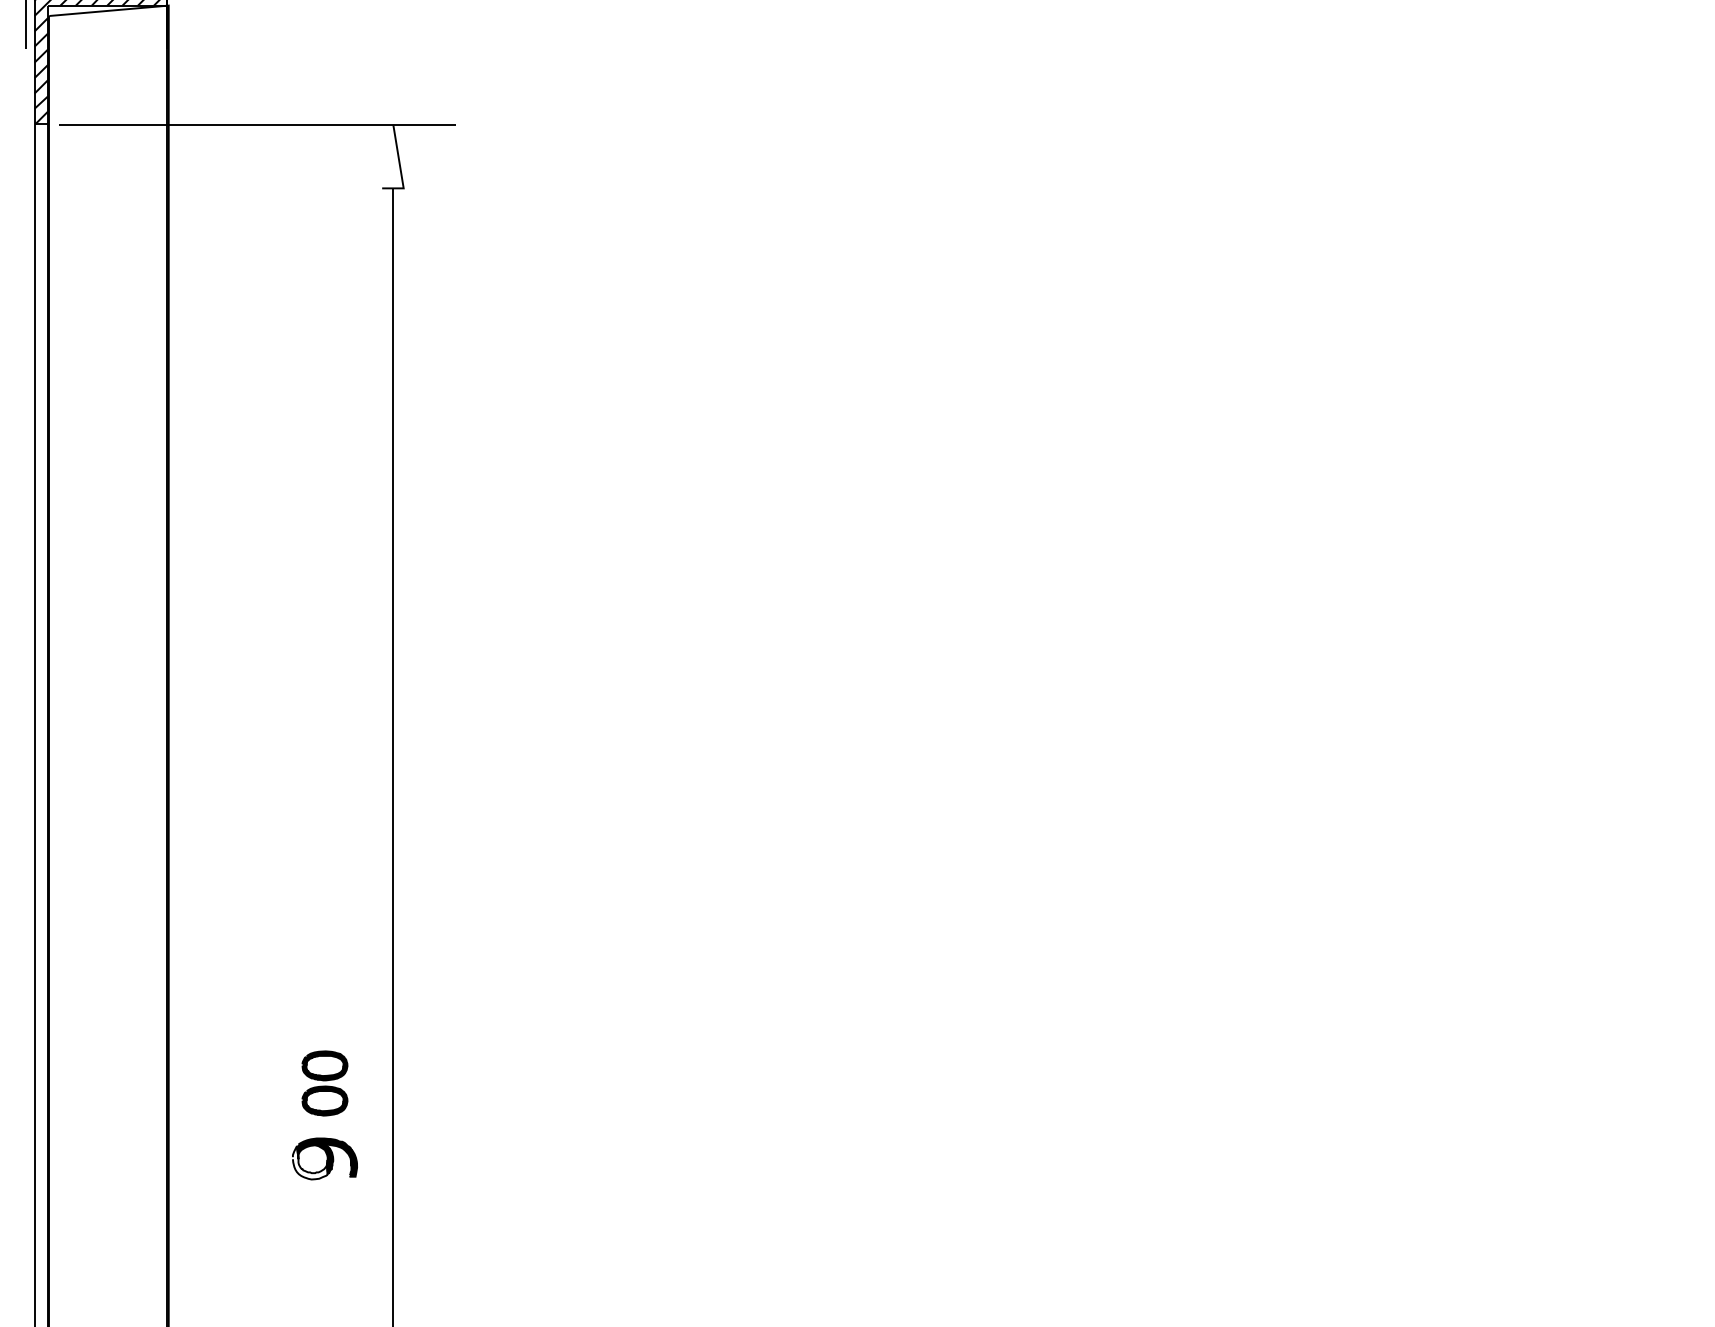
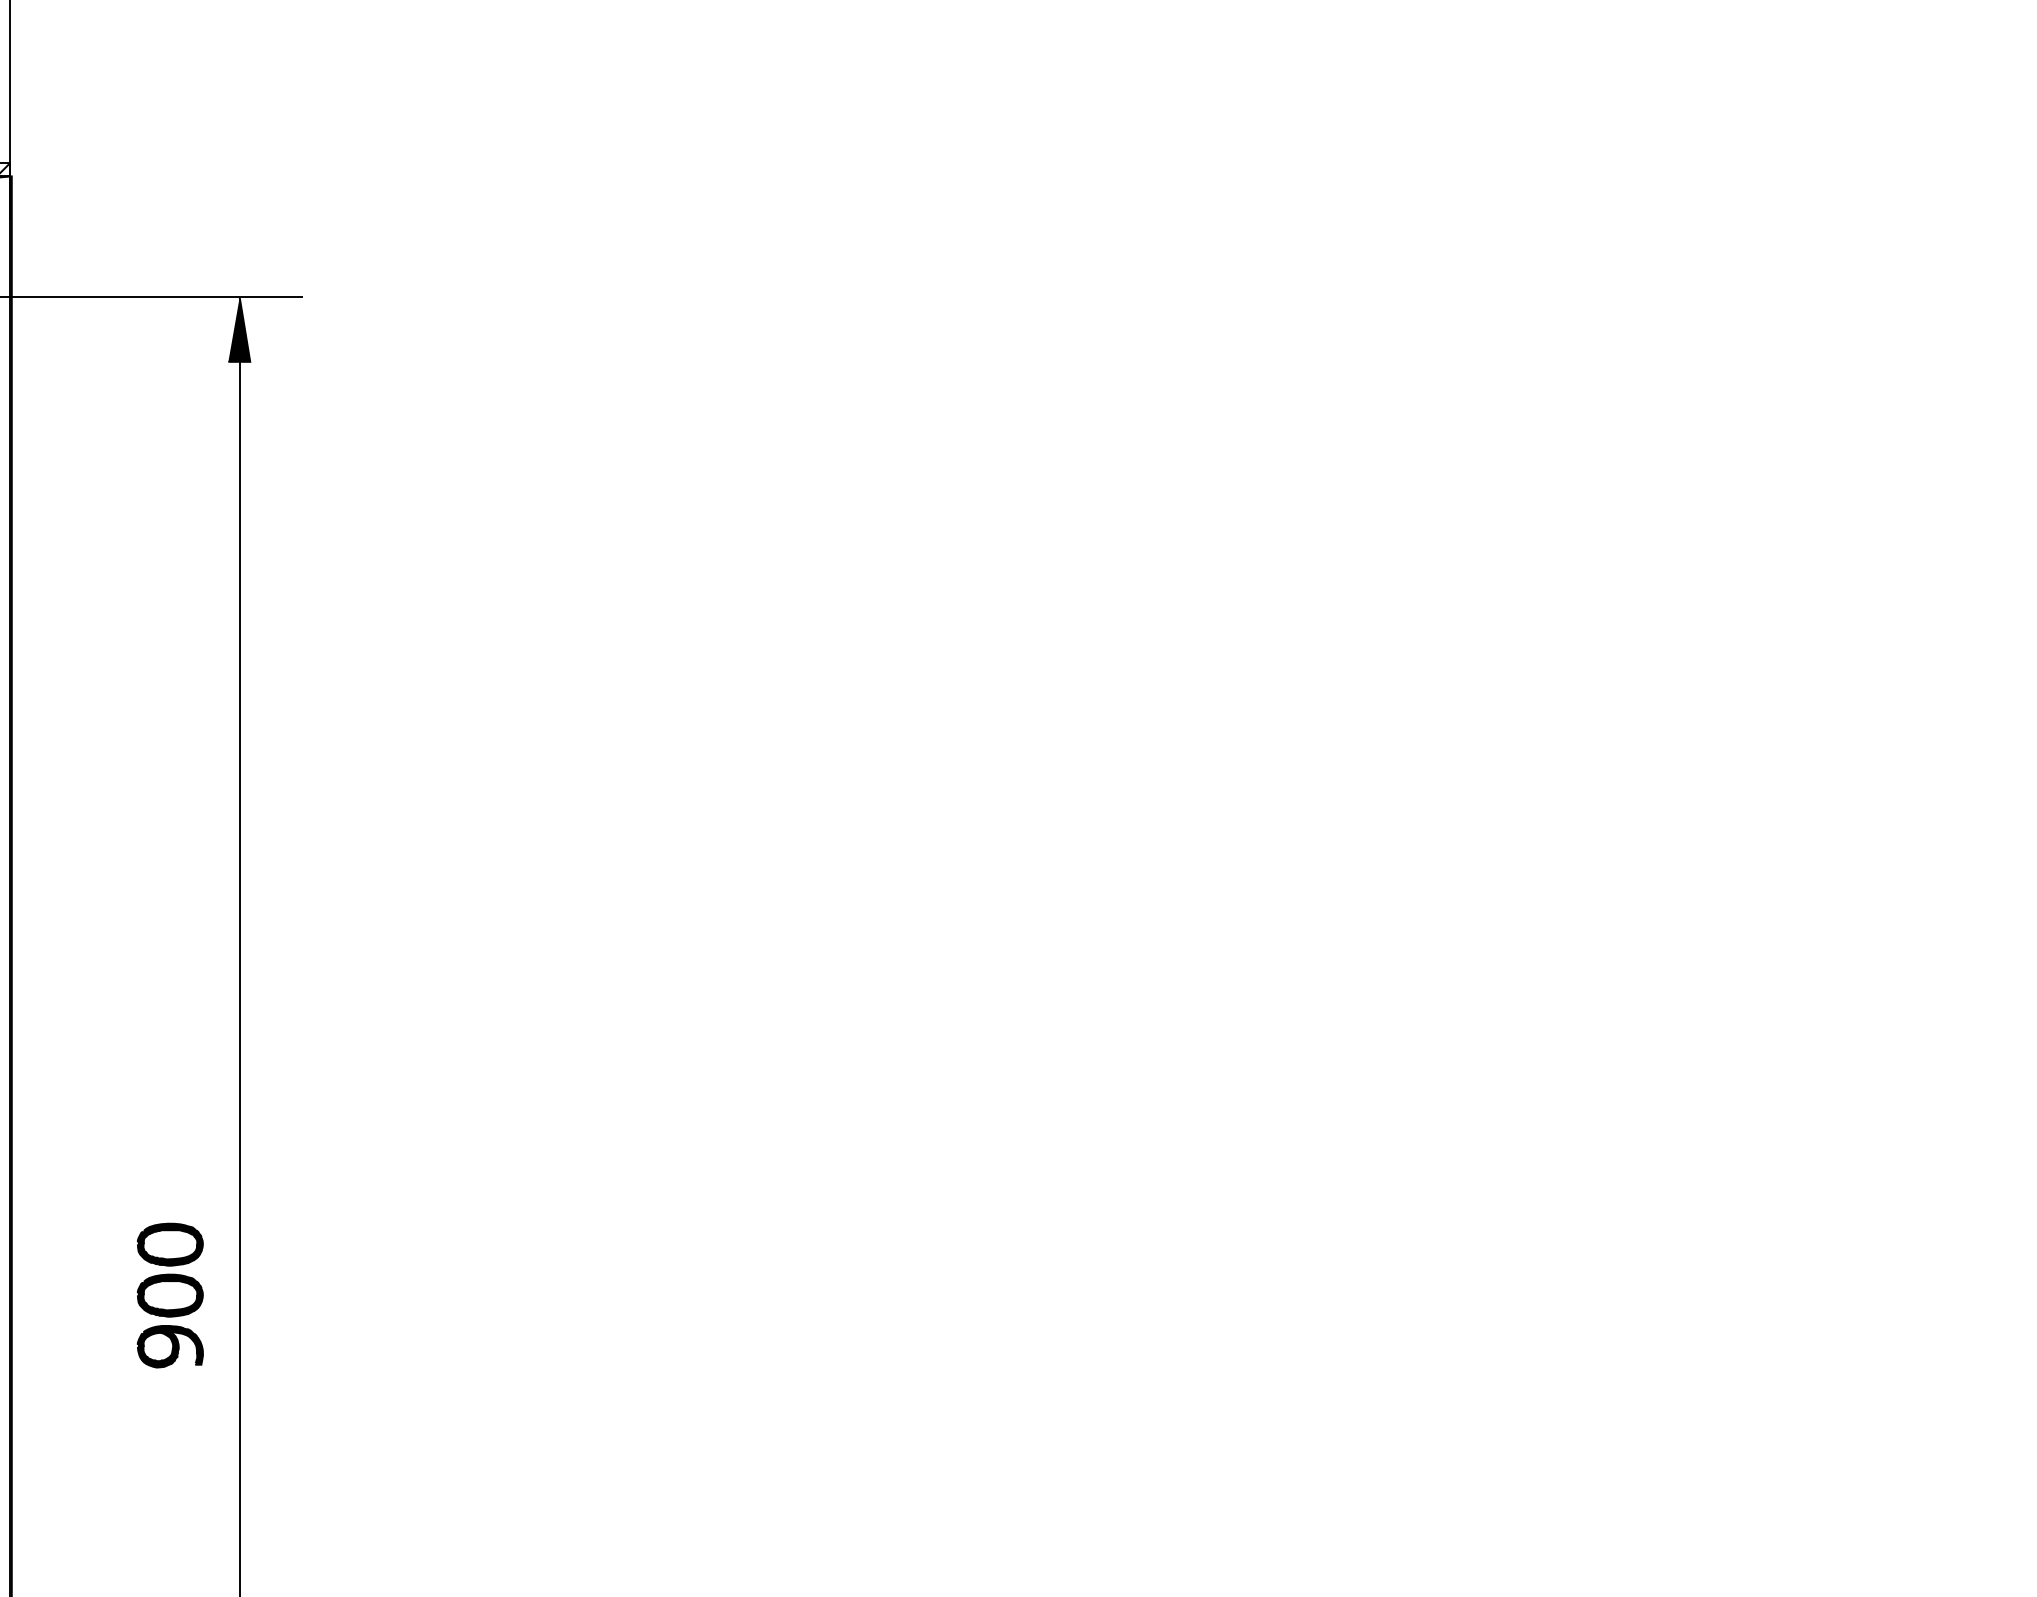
fill: (393, 156) -> (239, 329), added
part: (325, 1082) -> (170, 1269), size x1.43
fill: (310, 1162) -> (155, 1350), added

